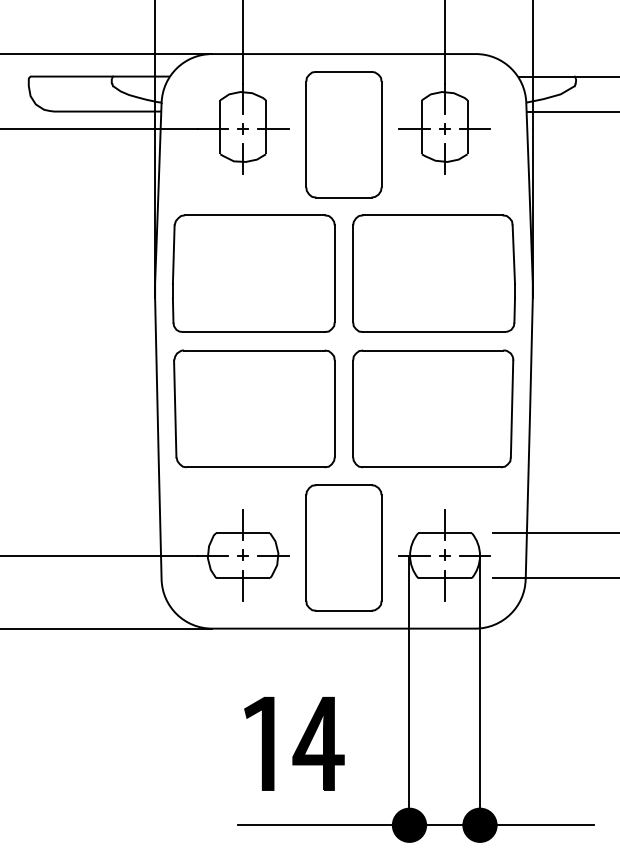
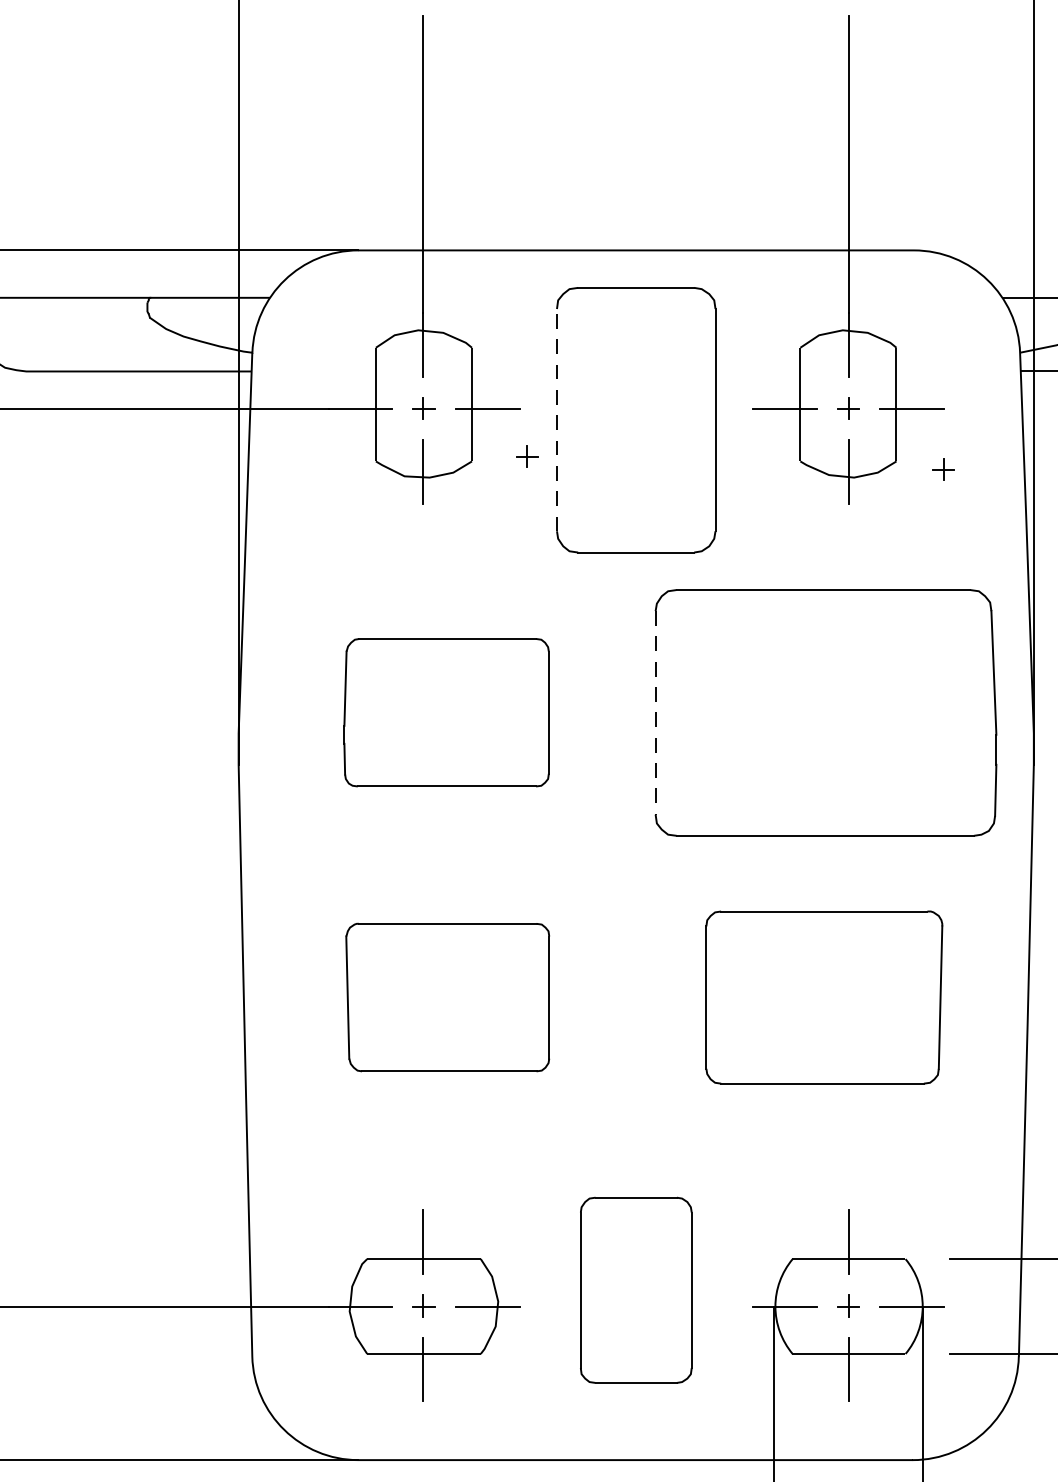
line: (306, 134) -> (557, 419), solid -> dashed
part: (291, 151) -> (525, 455), added
part: (489, 157) -> (942, 468), added
part: (253, 273) -> (445, 712), size x0.6
line: (353, 274) -> (656, 714), solid -> dashed
part: (254, 408) -> (447, 996), size x0.6
part: (433, 408) -> (824, 996), size x0.7
part: (343, 547) -> (635, 1289), size x0.7

